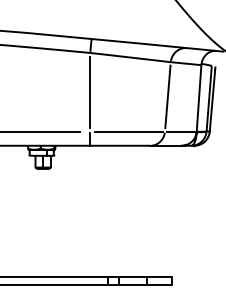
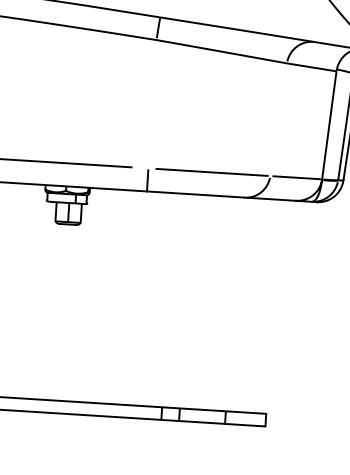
line: (90, 91) -> (152, 102), removed
line: (167, 96) -> (278, 119), removed

